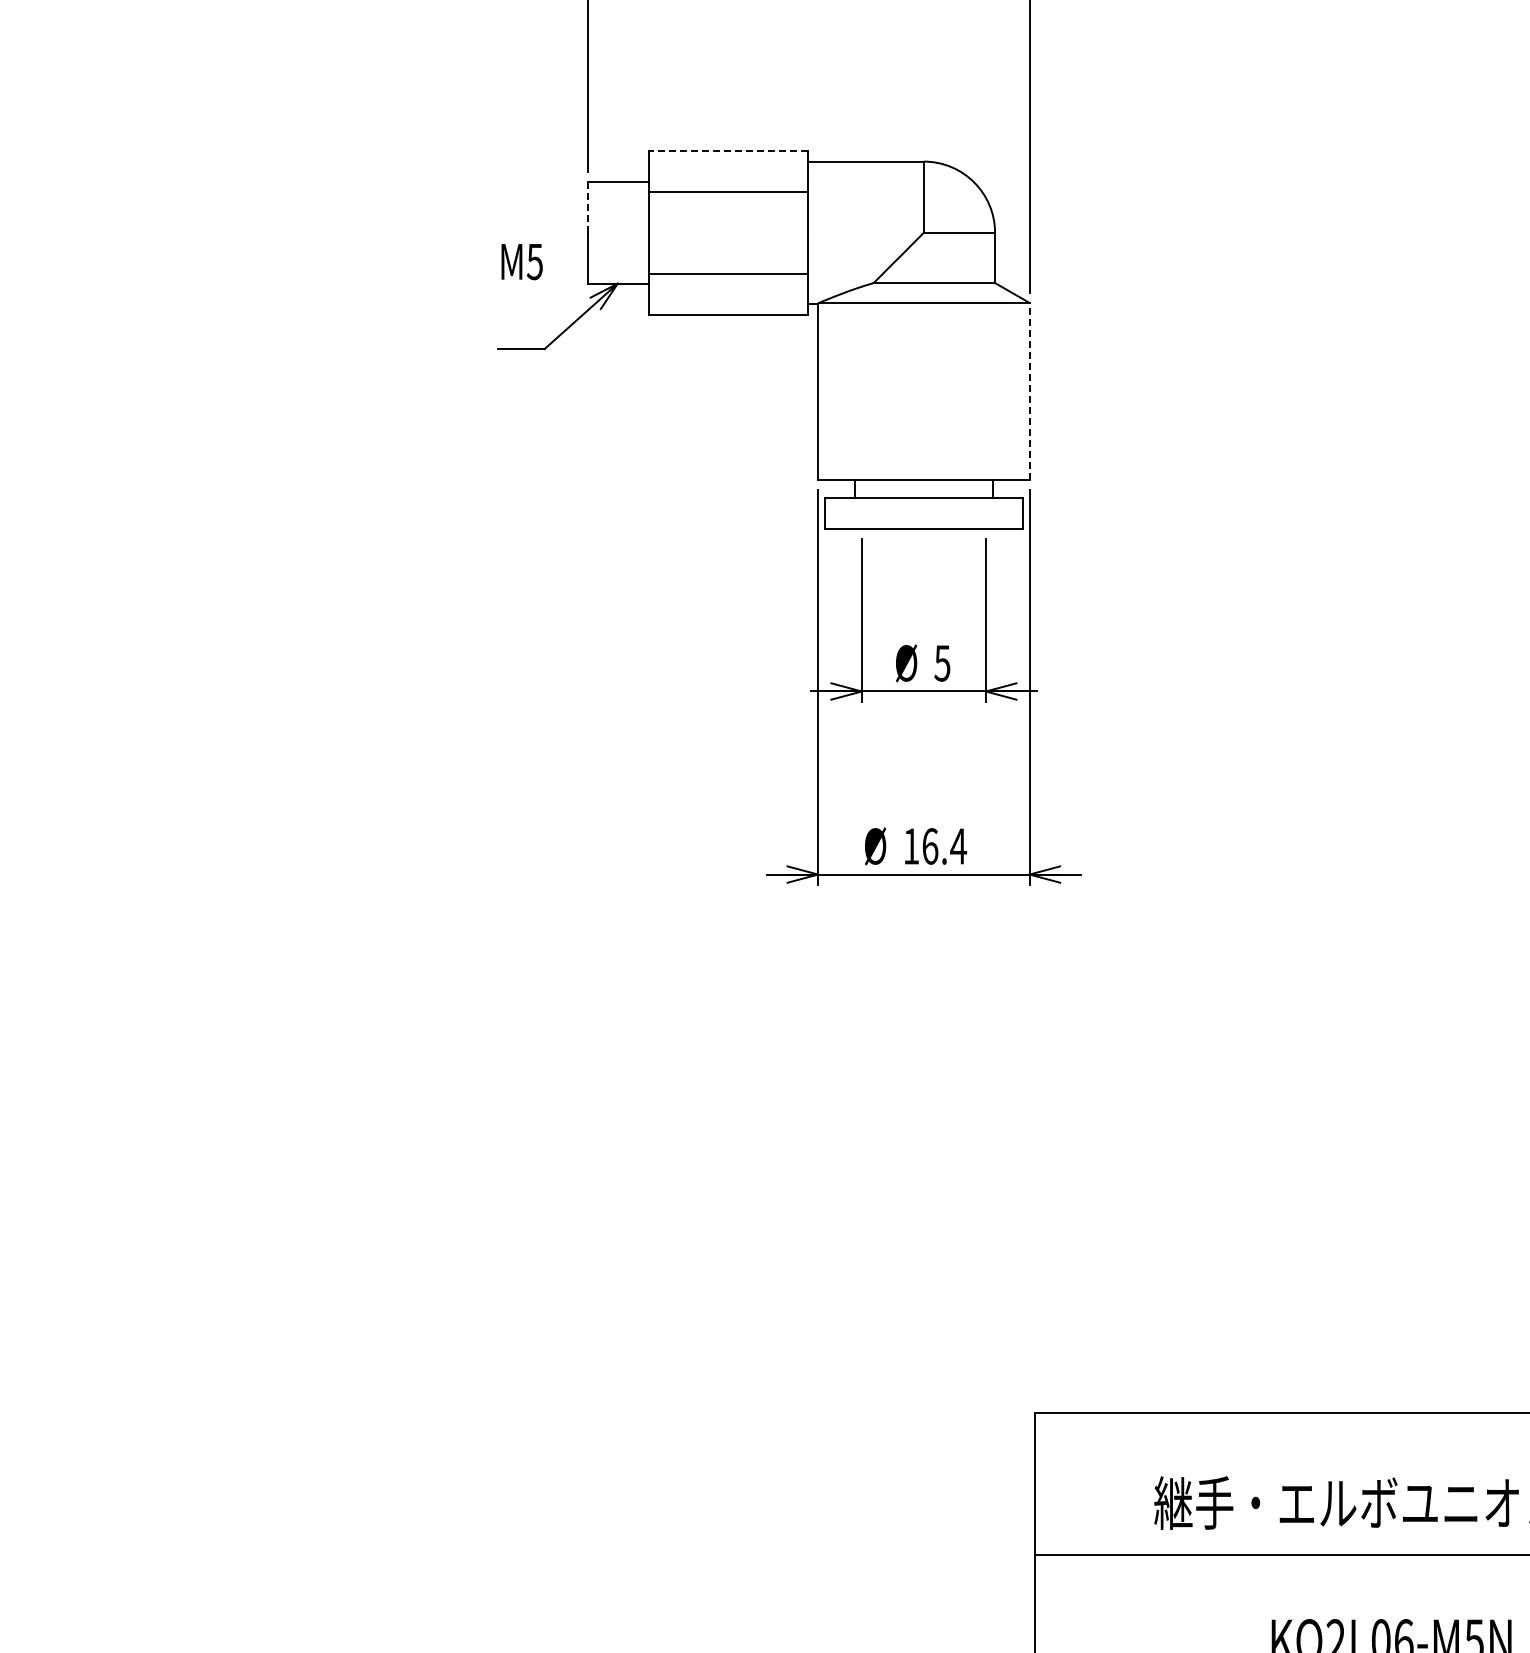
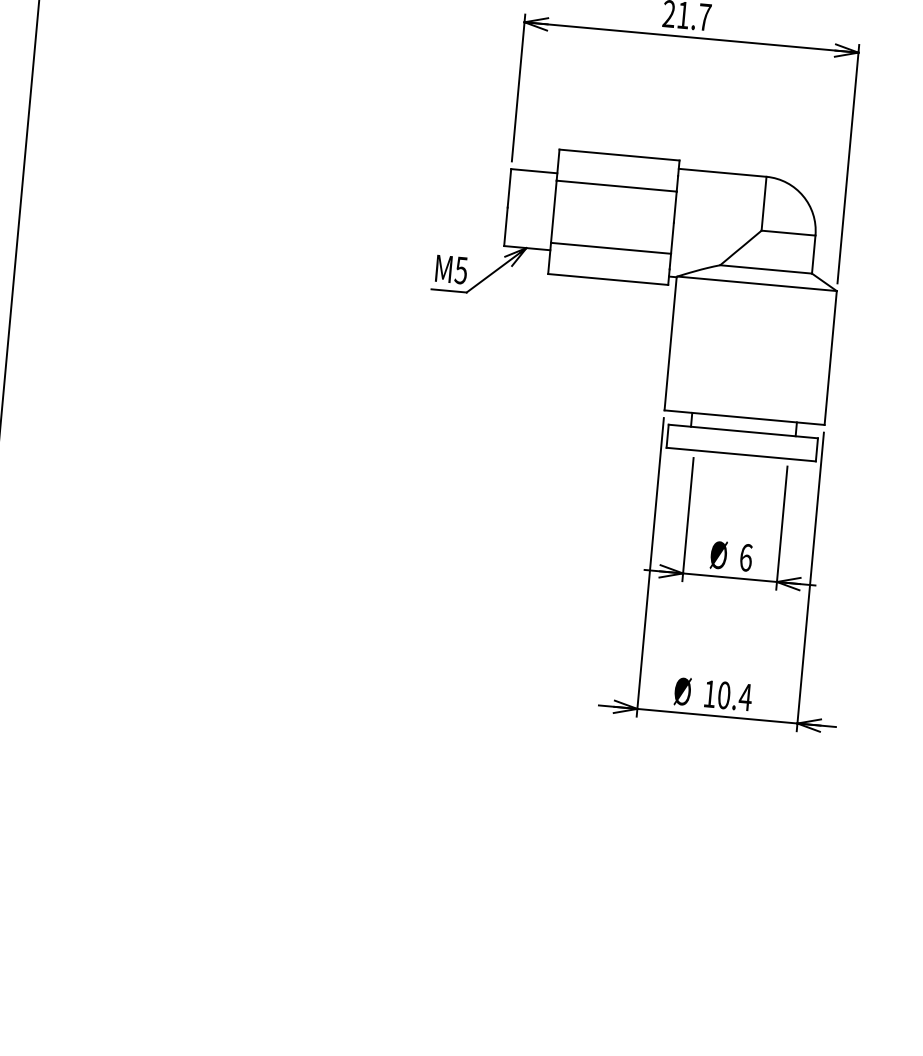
line: (728, 150) -> (619, 154), dashed -> solid
line: (588, 207) -> (509, 188), dashed -> solid
text: (521, 262) -> (451, 270), moved
line: (1029, 390) -> (830, 357), dashed -> solid
text: (942, 663) -> (746, 557), 5 -> 6
text: (930, 846) -> (724, 695), 16.4 -> 10.4

